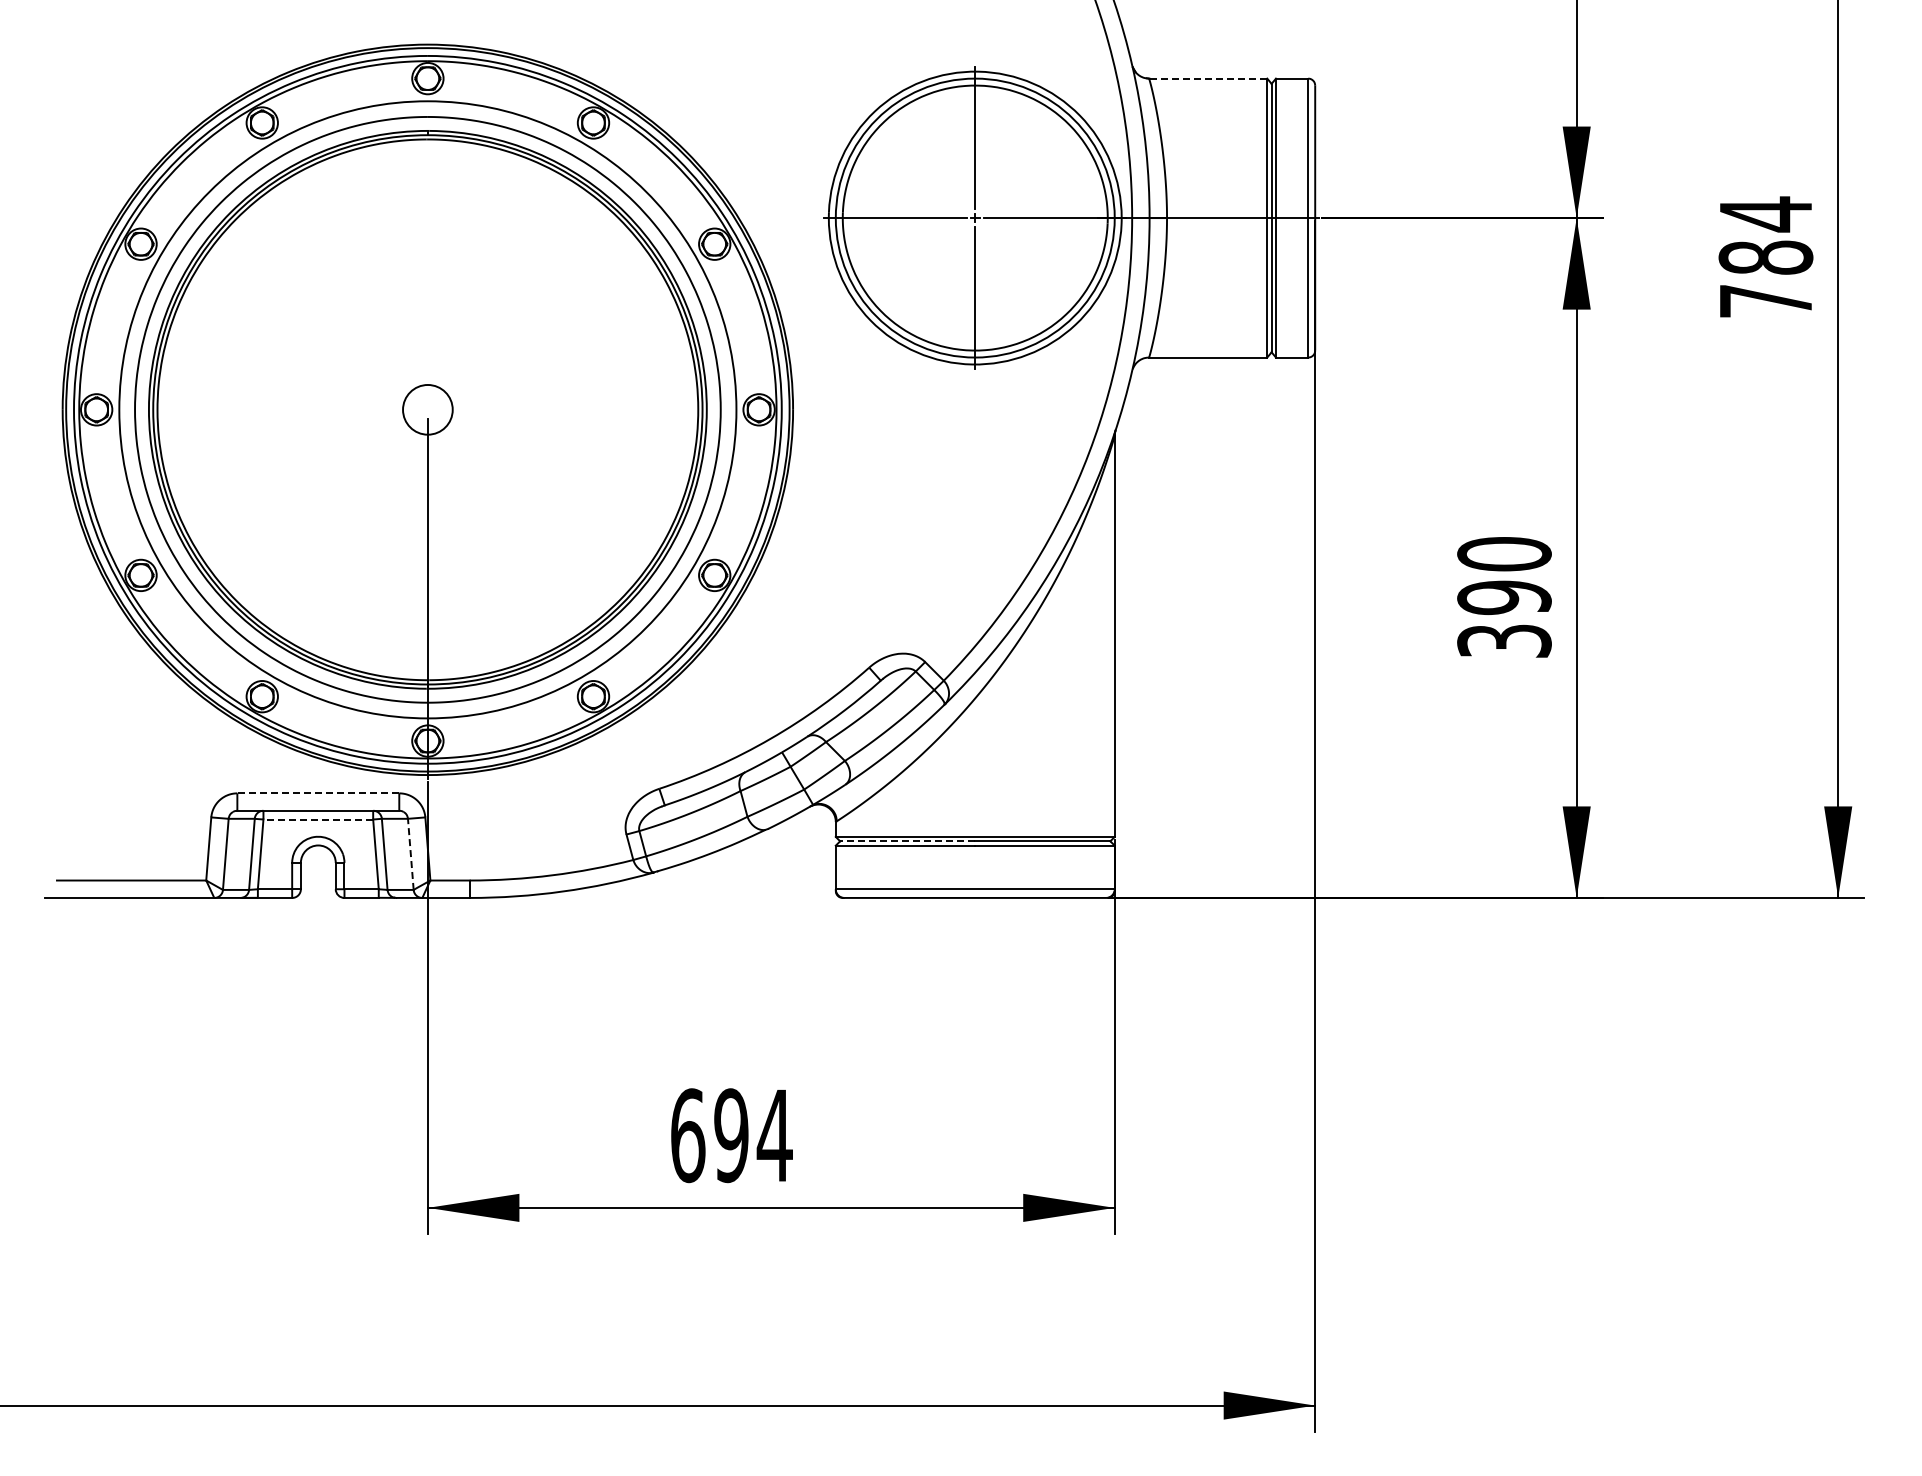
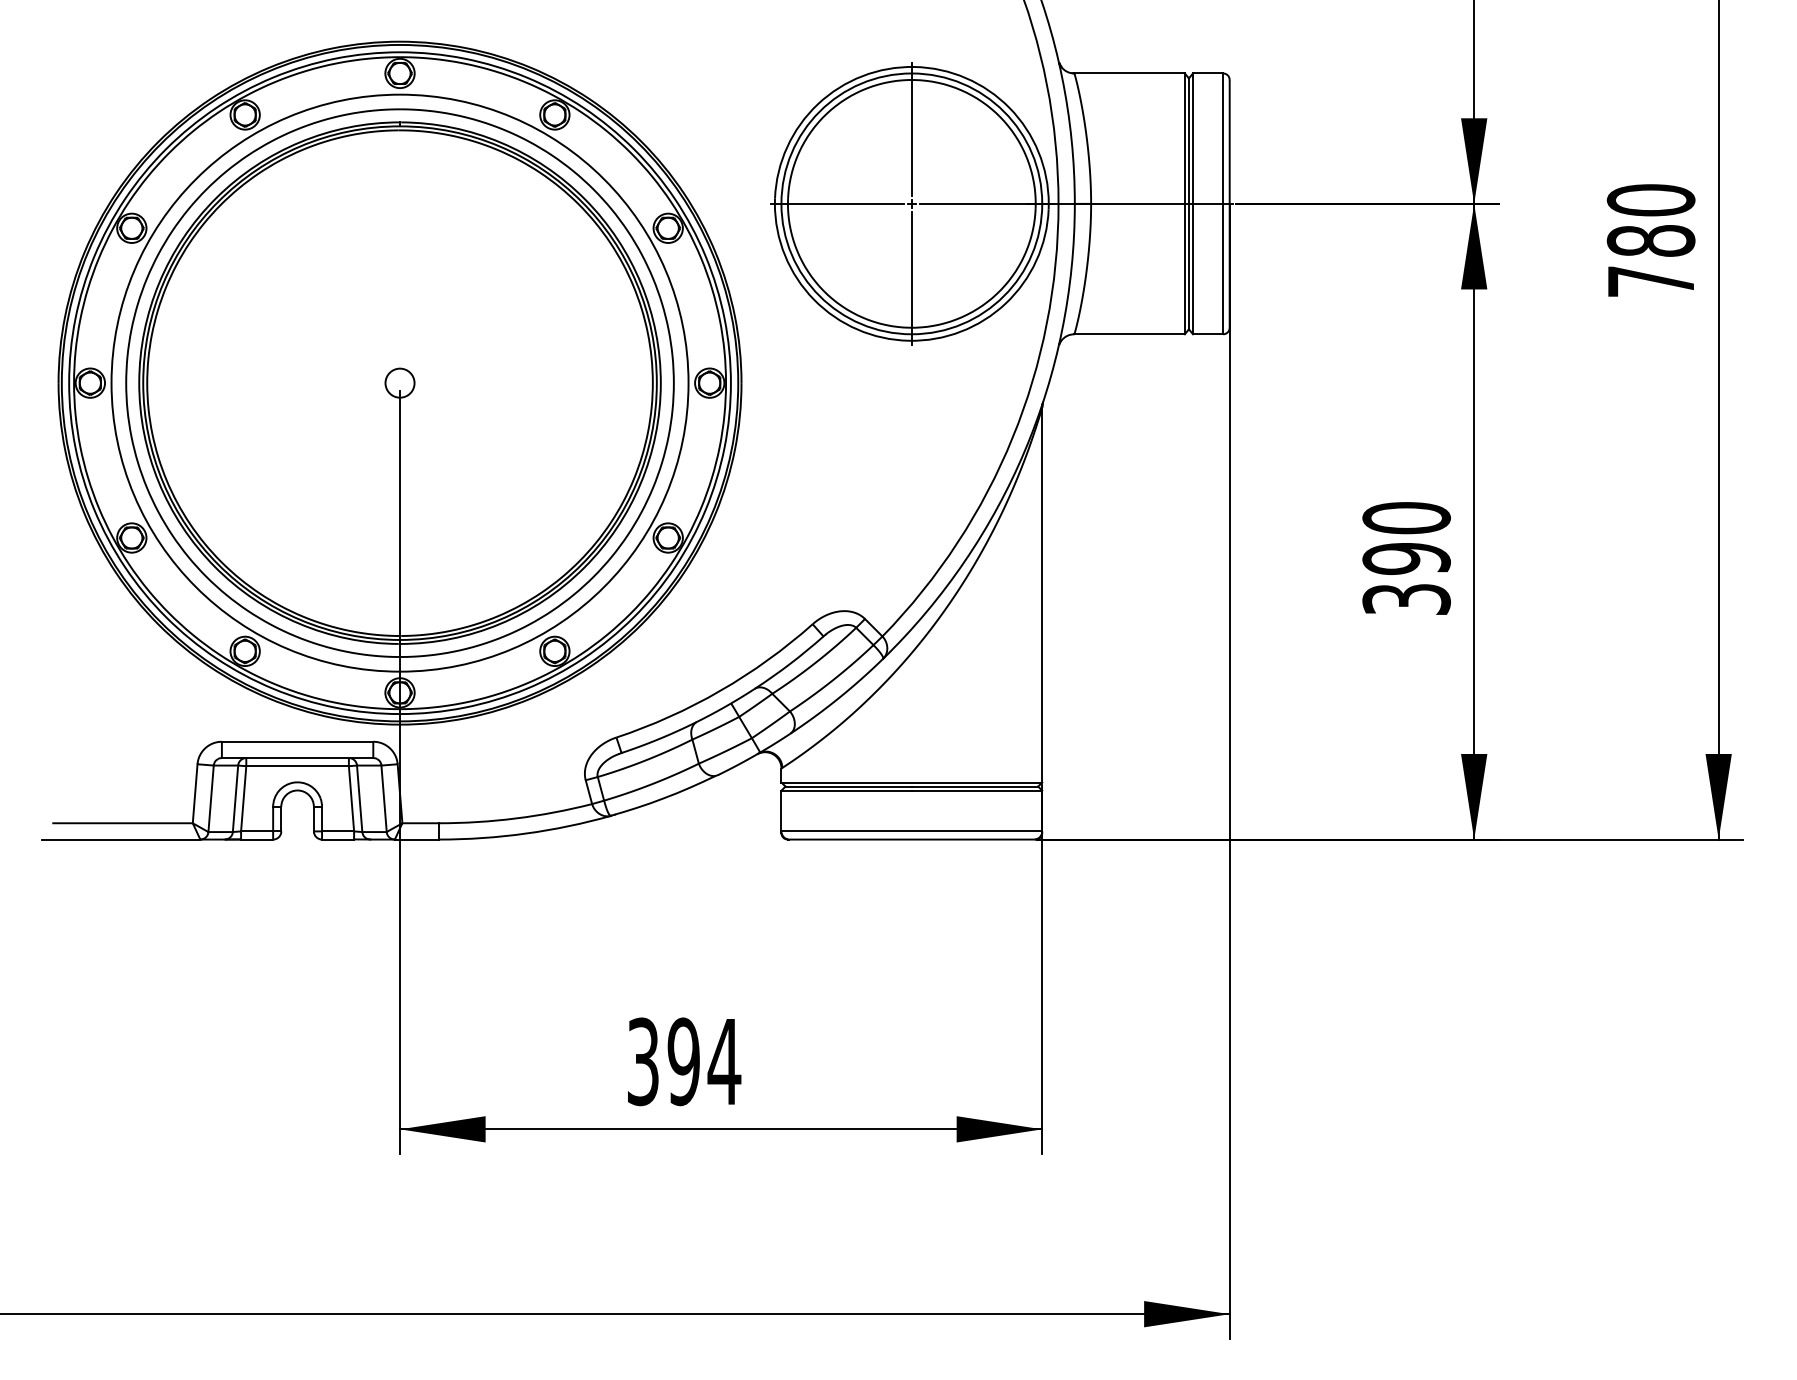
line: (1207, 78) -> (1128, 73), dashed -> solid
text: (1765, 214) -> (1650, 200), 784 -> 780
circle: (427, 409) -> (399, 382), size x0.62
line: (318, 793) -> (297, 741), dashed -> solid
line: (318, 819) -> (297, 766), dashed -> solid
line: (907, 841) -> (848, 786), dashed -> solid
line: (410, 854) -> (383, 798), dashed -> solid
text: (688, 1135) -> (643, 1061), 694 -> 394

